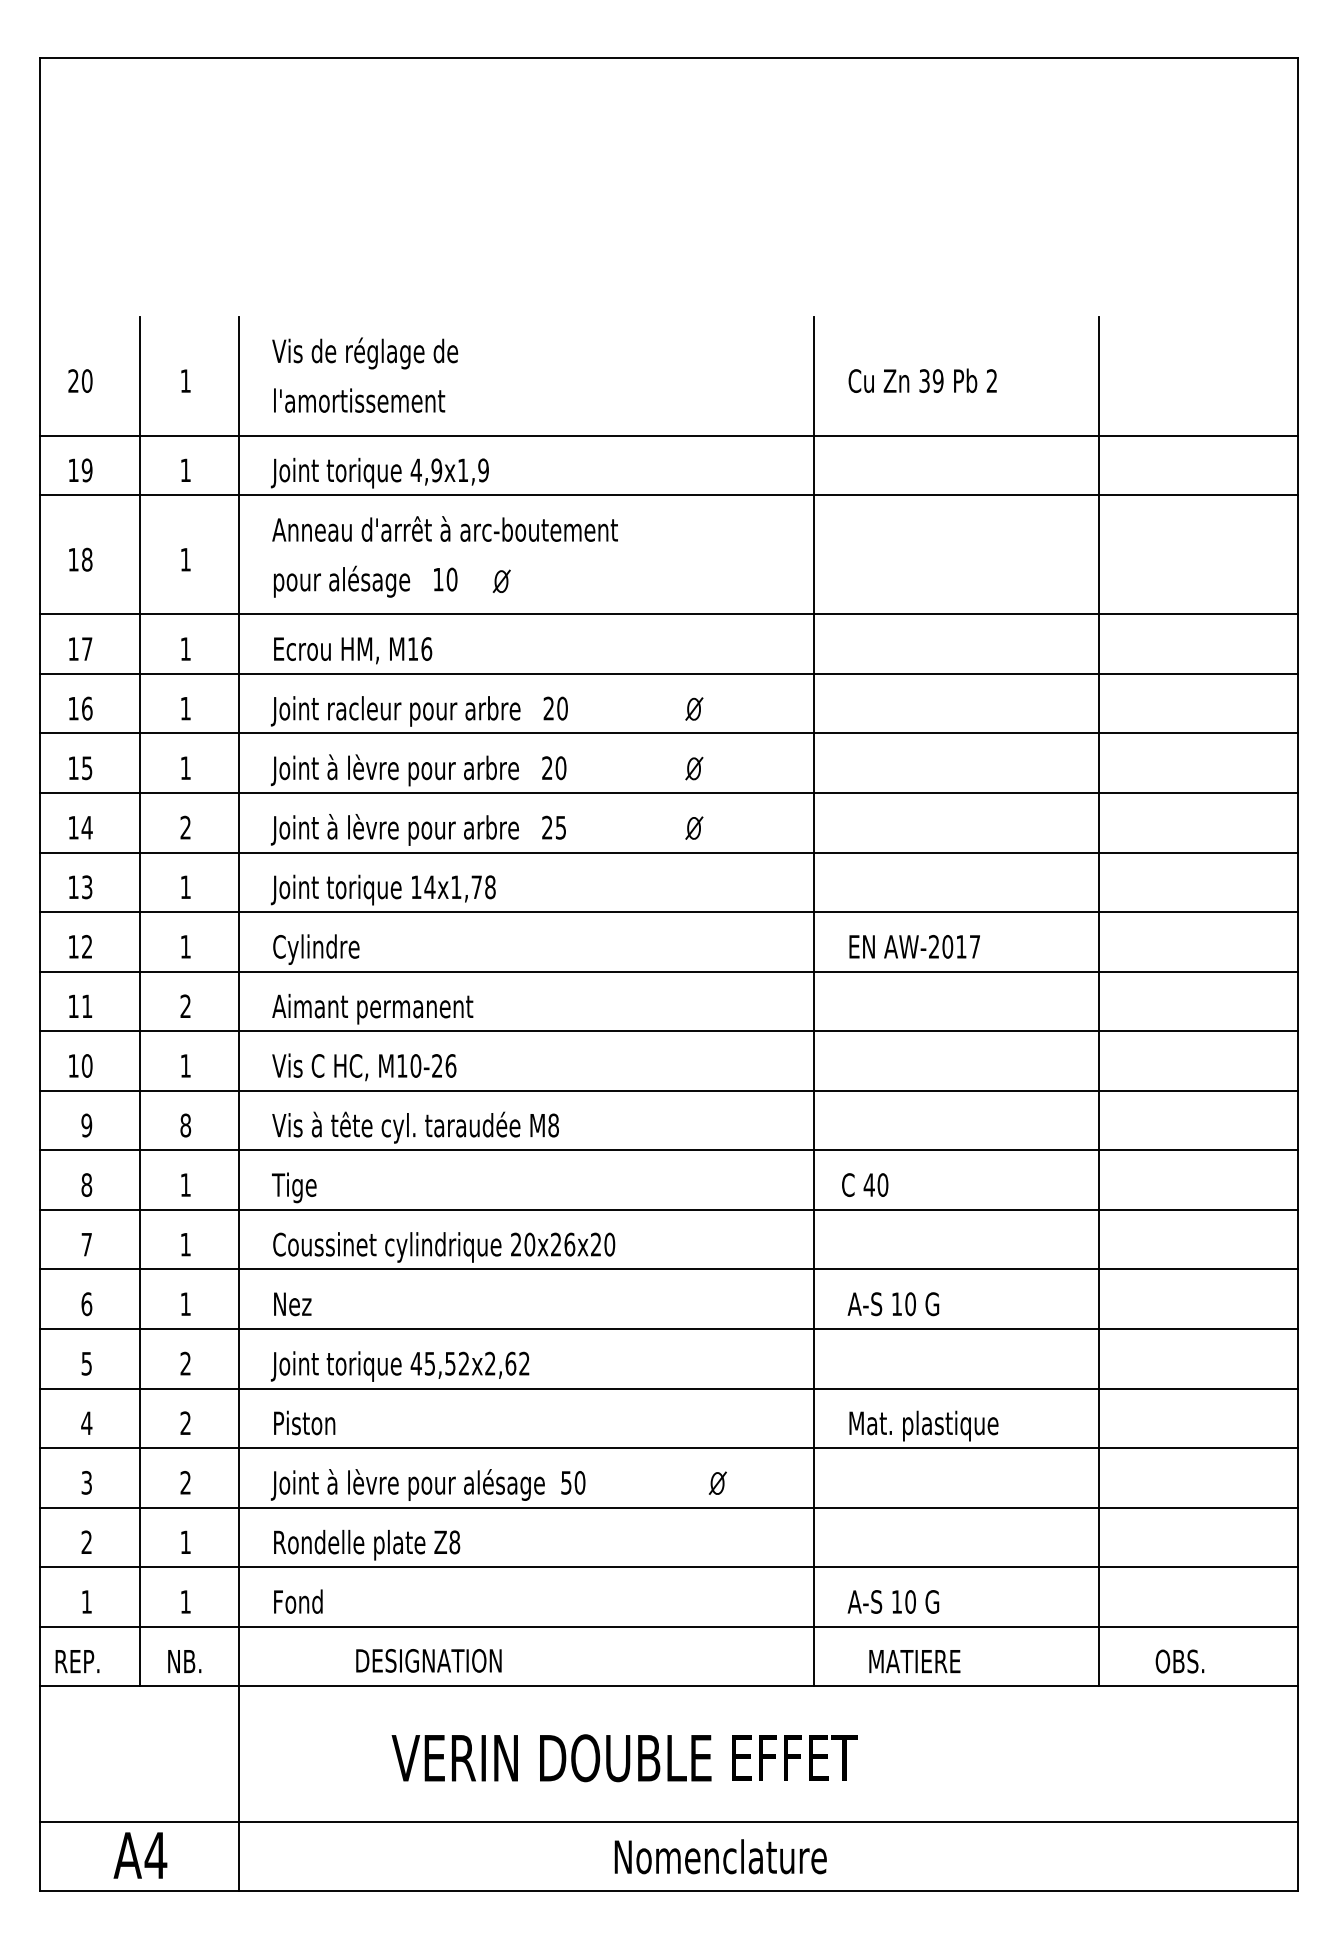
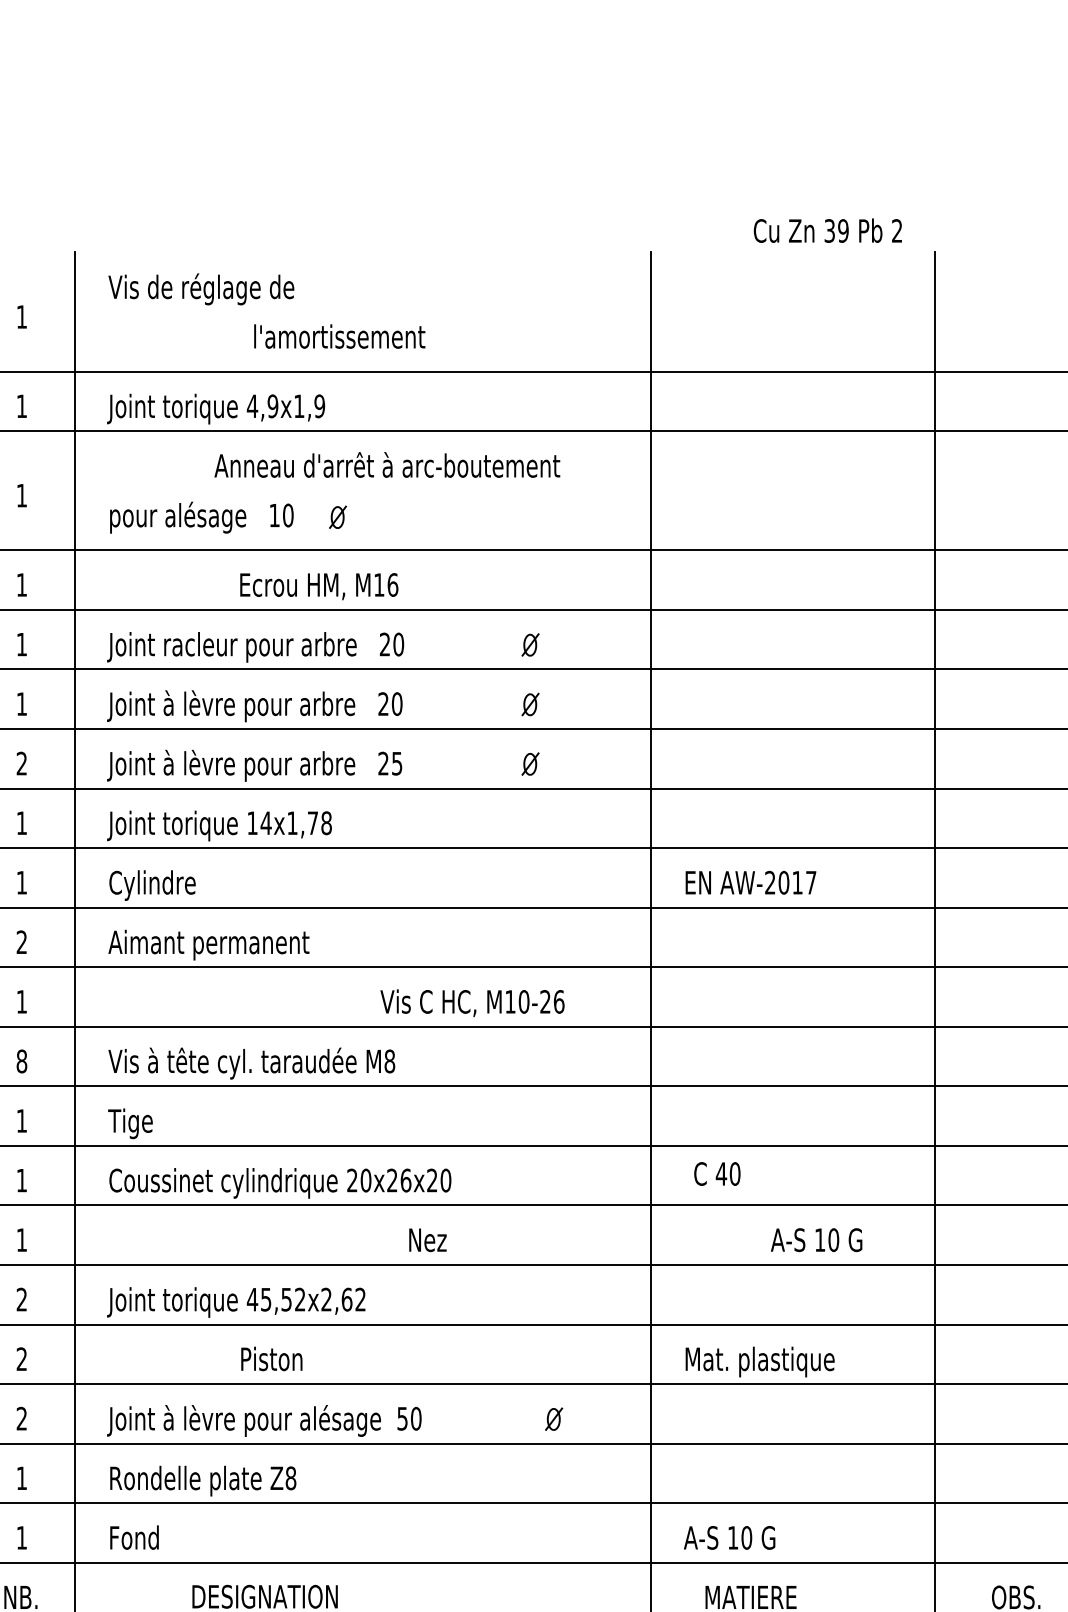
text: (922, 380) -> (827, 230), moved
text: (359, 400) -> (339, 336), moved
text: (444, 528) -> (386, 464), moved
text: (353, 650) -> (319, 586), moved
text: (364, 1067) -> (472, 1003), moved
text: (865, 1184) -> (717, 1173), moved
text: (292, 1304) -> (427, 1240), moved
text: (893, 1304) -> (816, 1240), moved
text: (304, 1422) -> (271, 1358), moved

